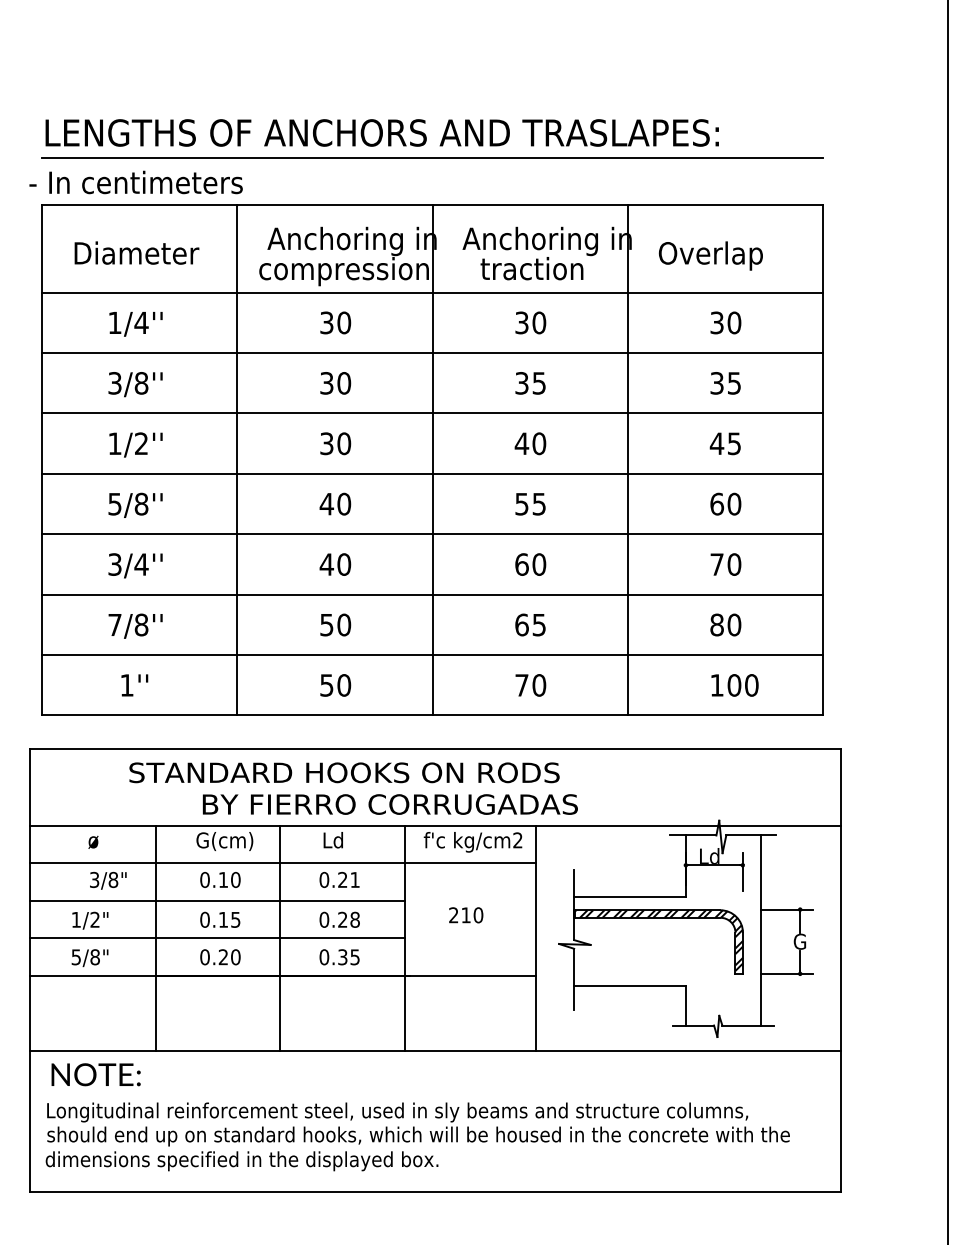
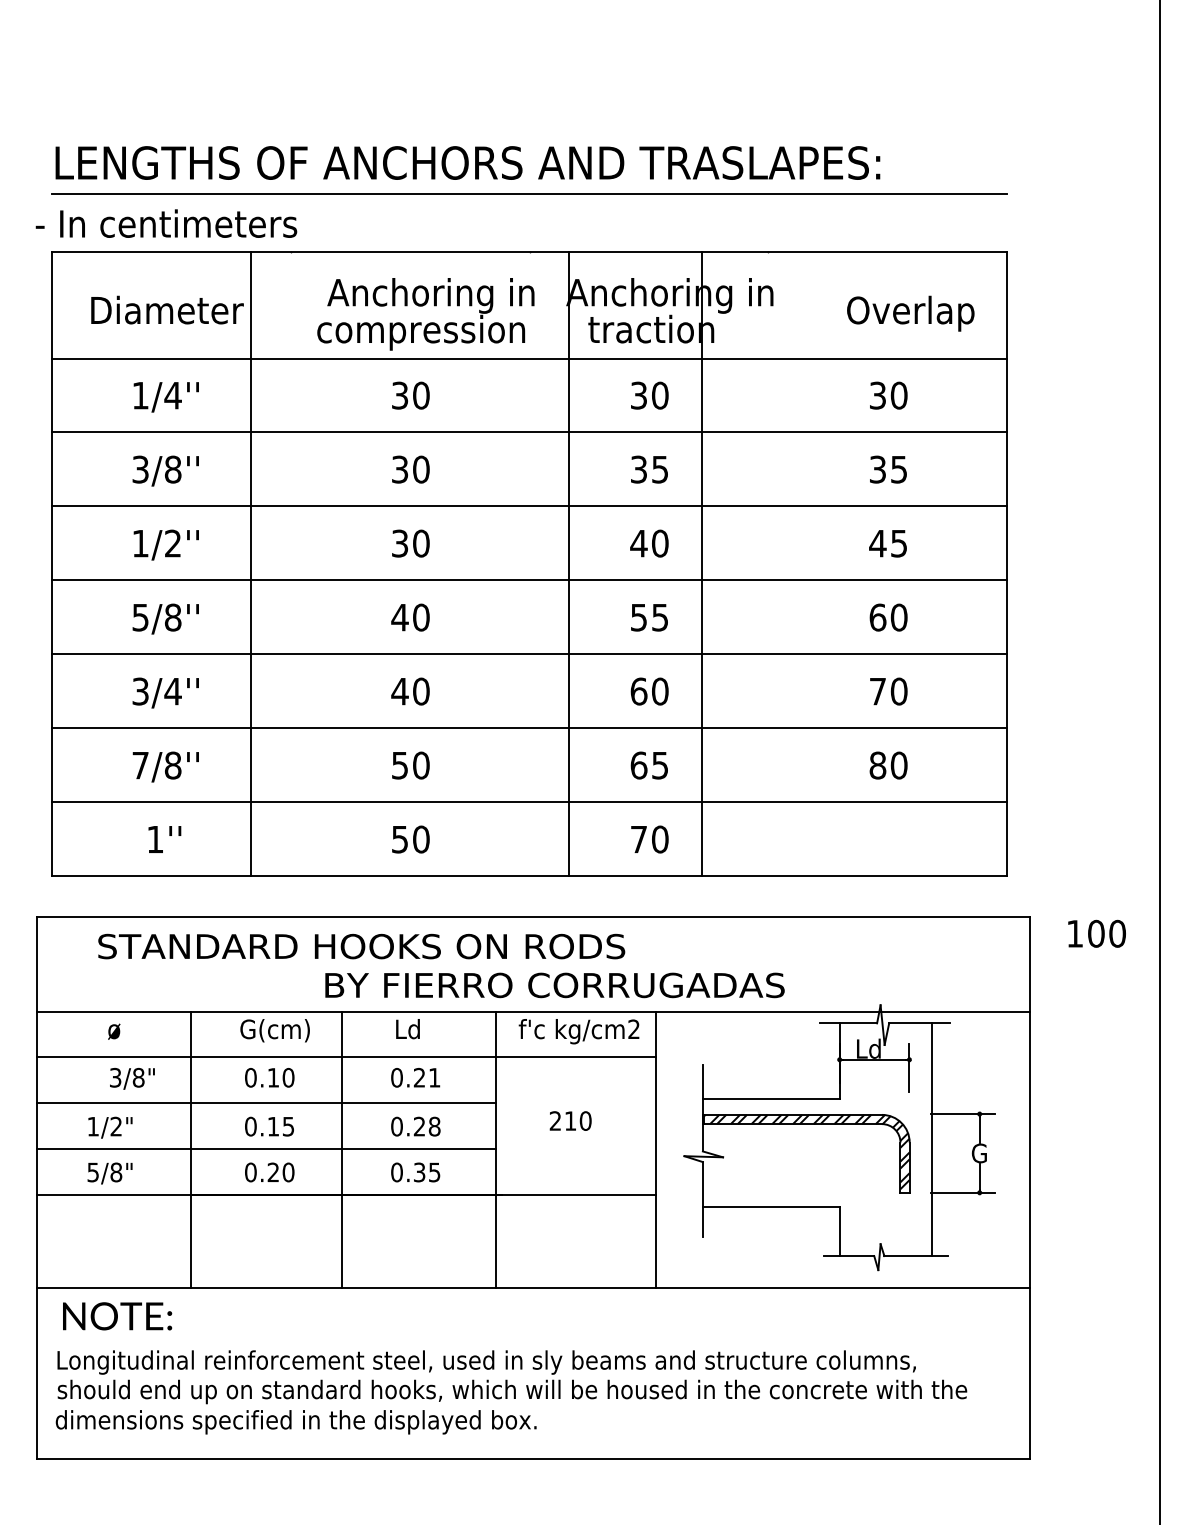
text: (710, 255) -> (910, 313), moved
line: (237, 460) -> (251, 564), moved
line: (432, 460) -> (568, 564), moved
line: (627, 460) -> (702, 564), moved
text: (734, 685) -> (1096, 933), moved
text: (344, 772) -> (361, 946), moved
text: (389, 804) -> (553, 985), moved

